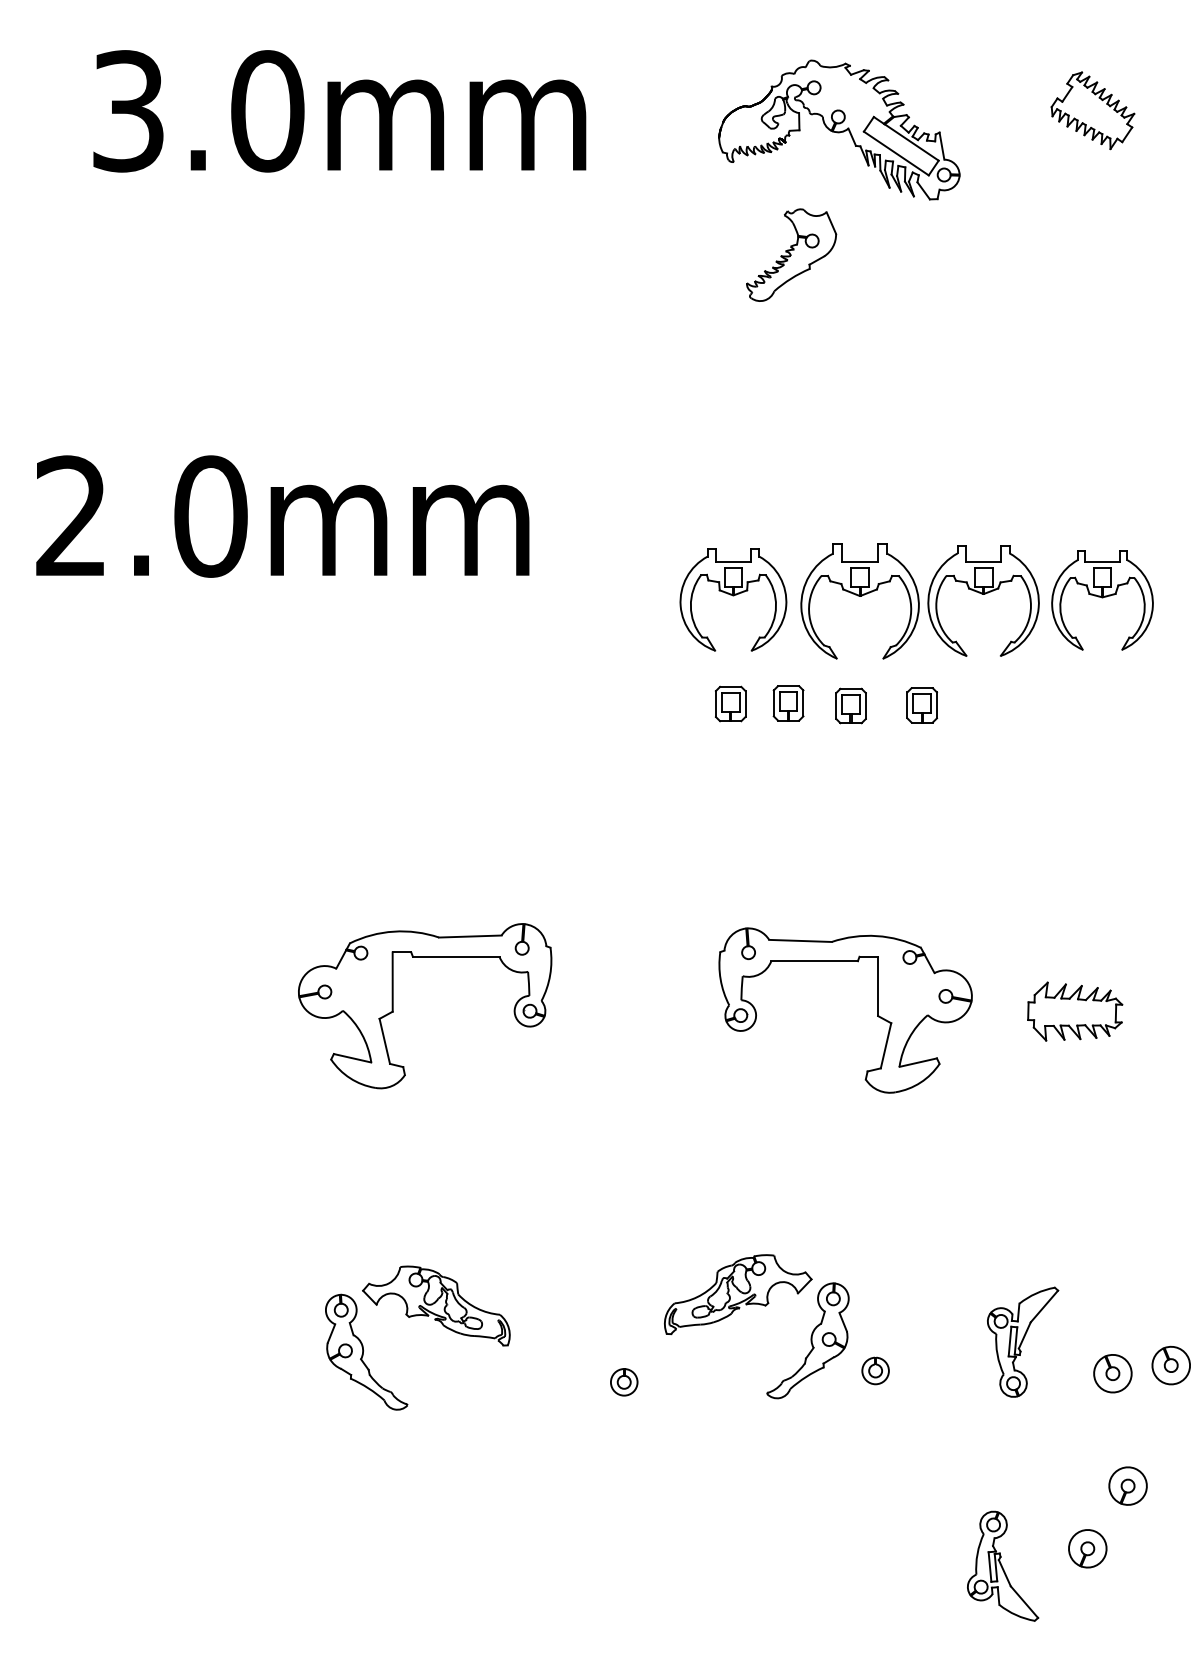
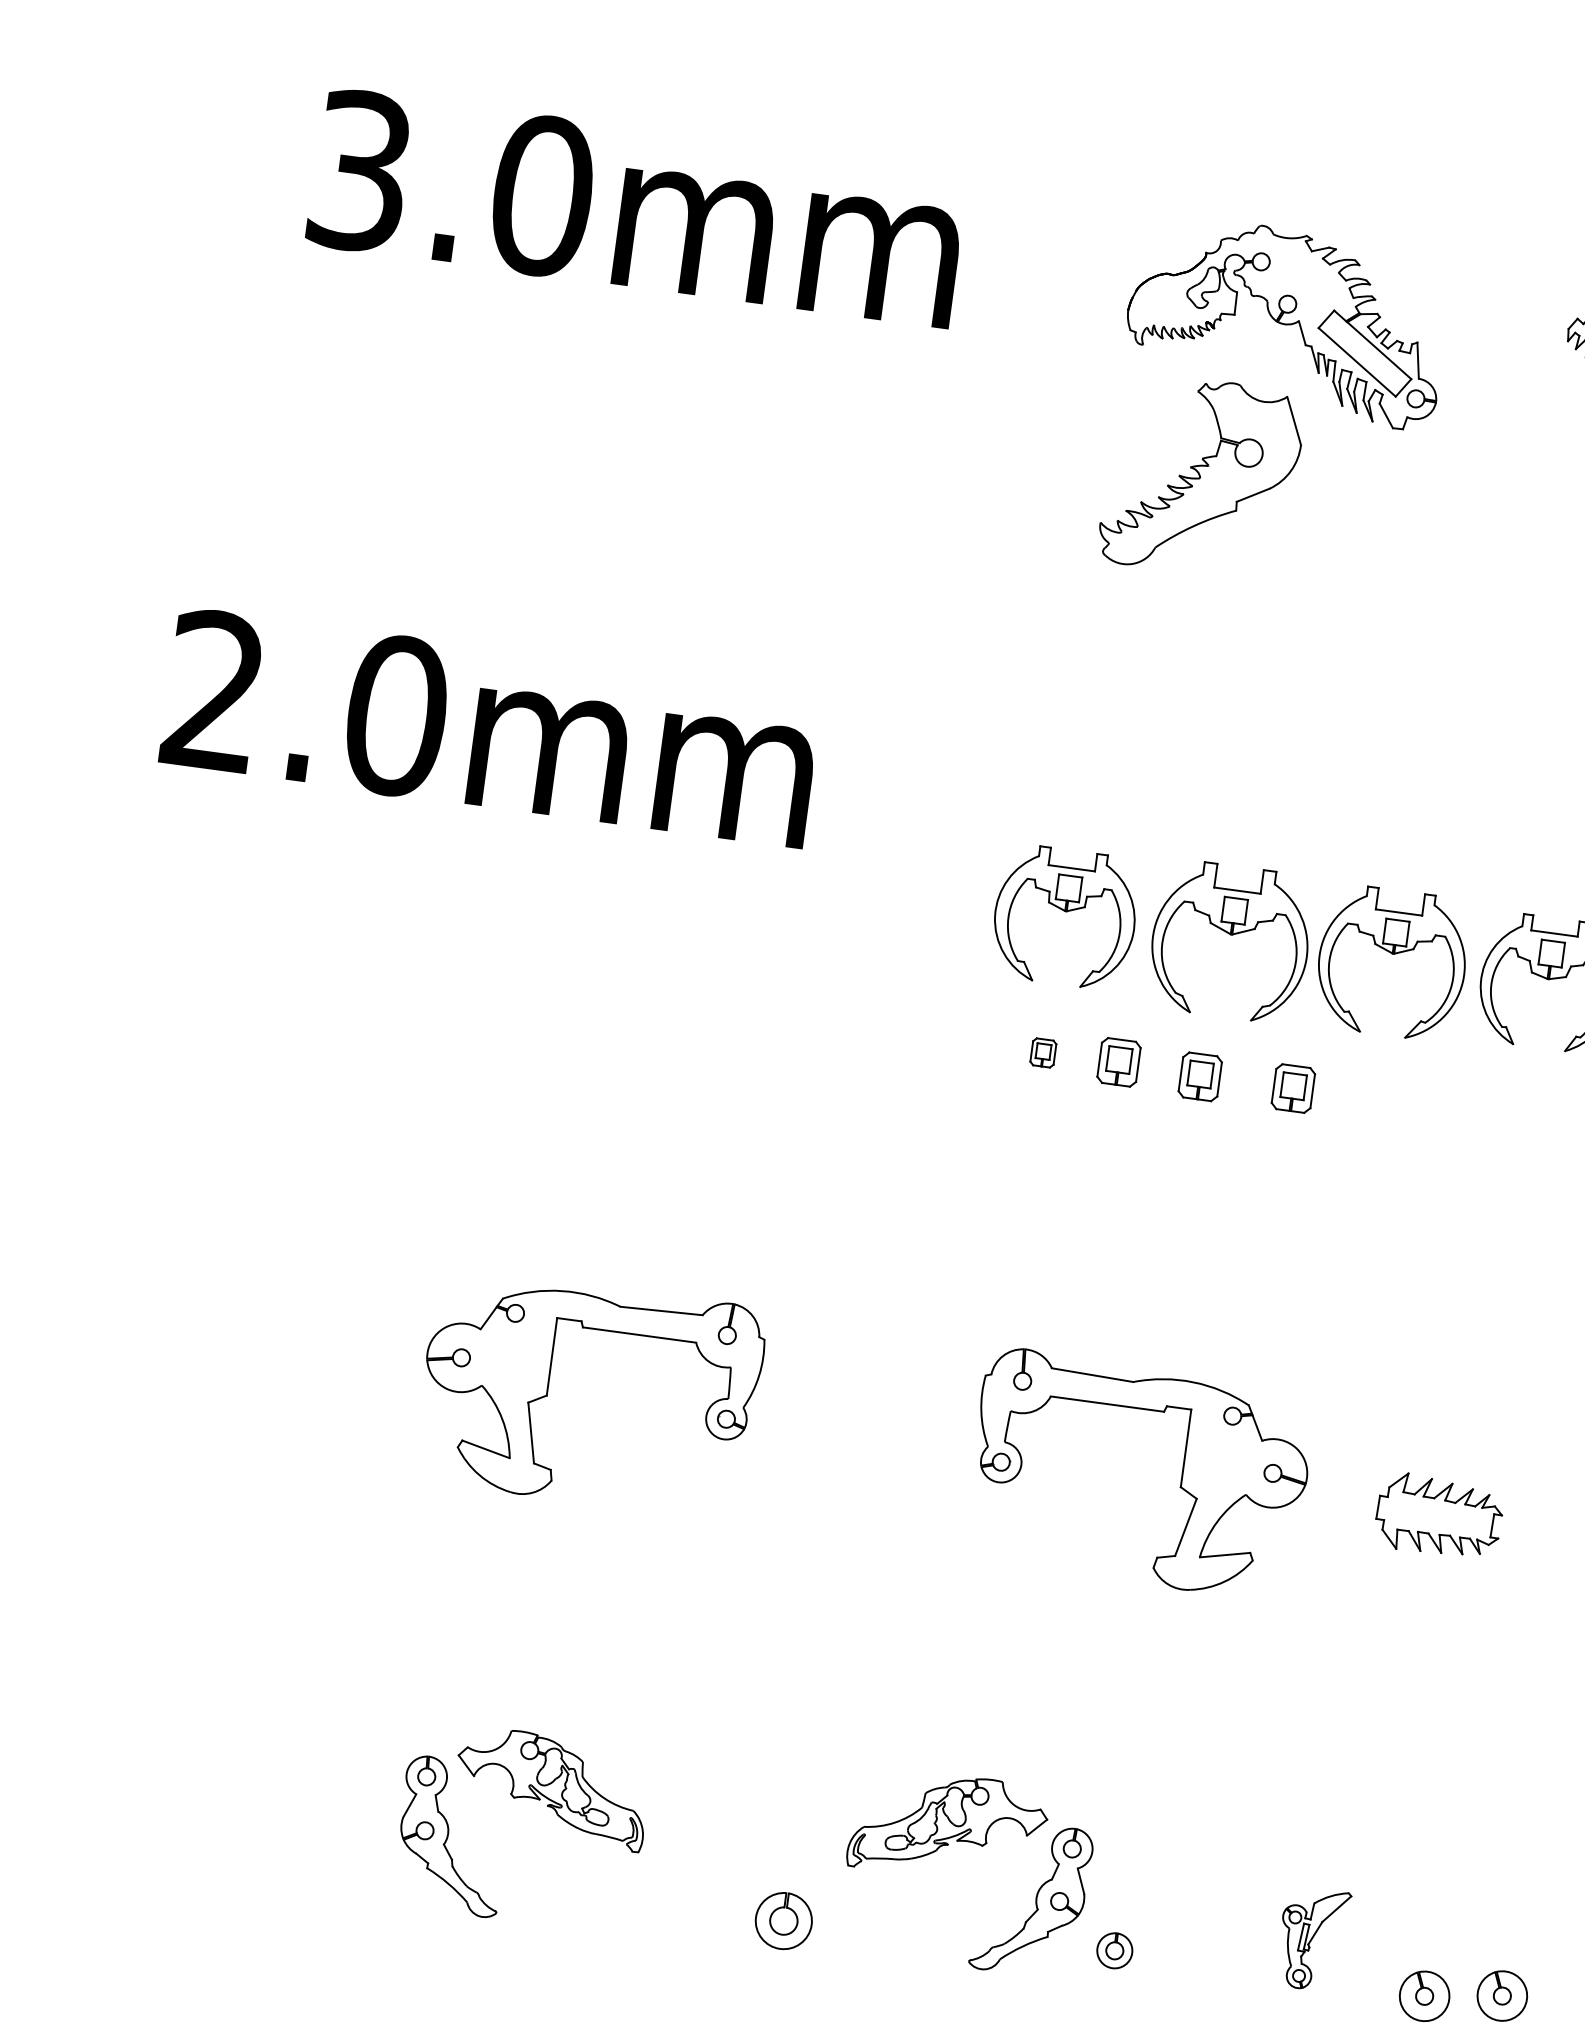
part: (791, 254) -> (1202, 475), size x1.6
part: (730, 703) -> (1043, 1052), size x0.6
part: (1023, 1341) -> (1313, 1938), size x0.7
part: (624, 1382) -> (784, 1921), size x1.6

